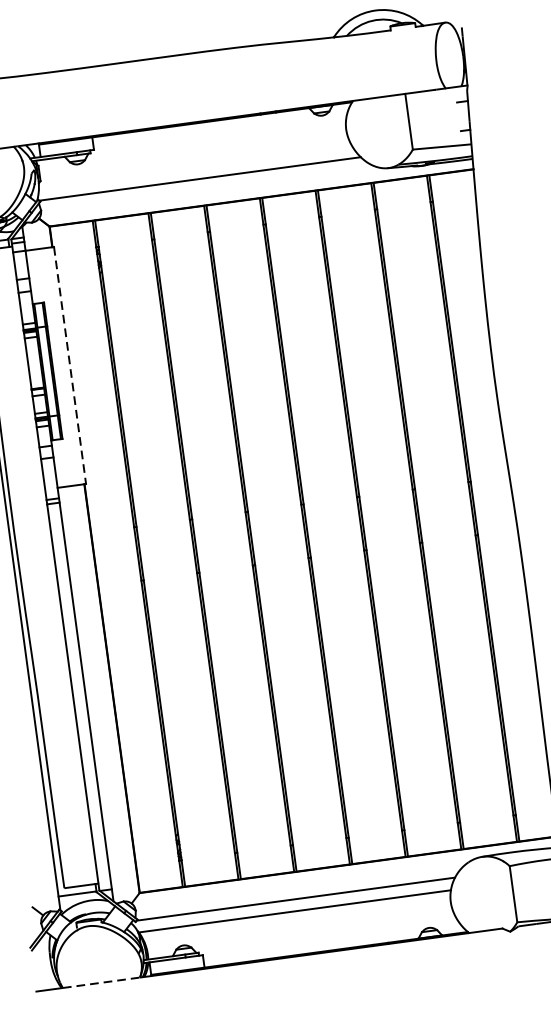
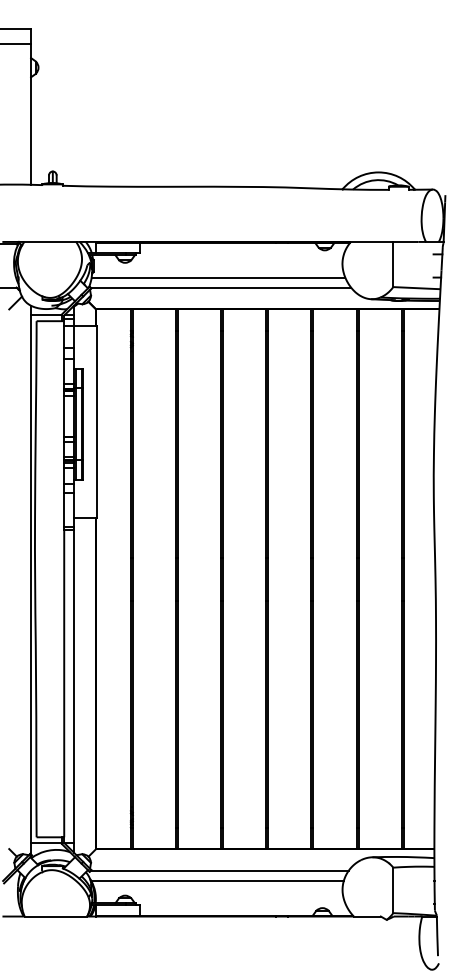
line: (195, 166) -> (218, 277), added
line: (70, 366) -> (97, 422), dashed -> solid
line: (102, 982) -> (56, 916), dashed -> solid

